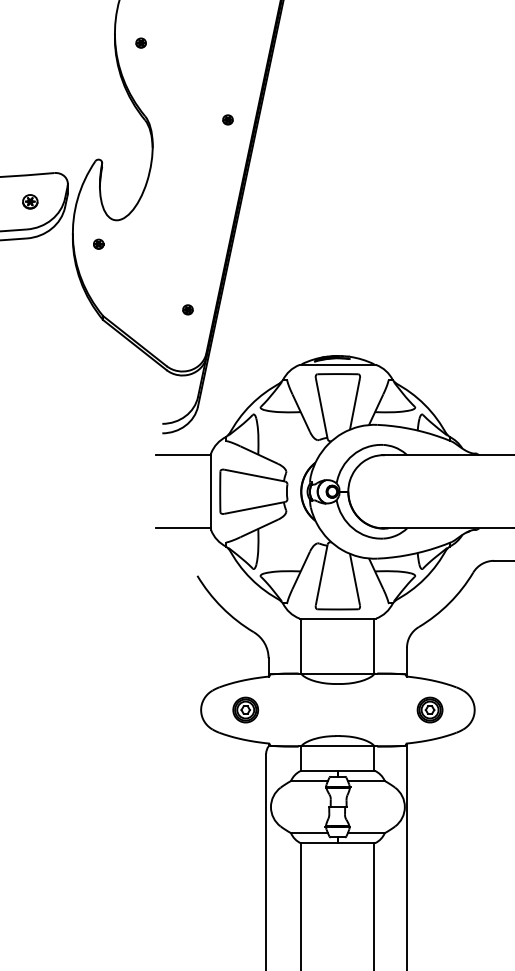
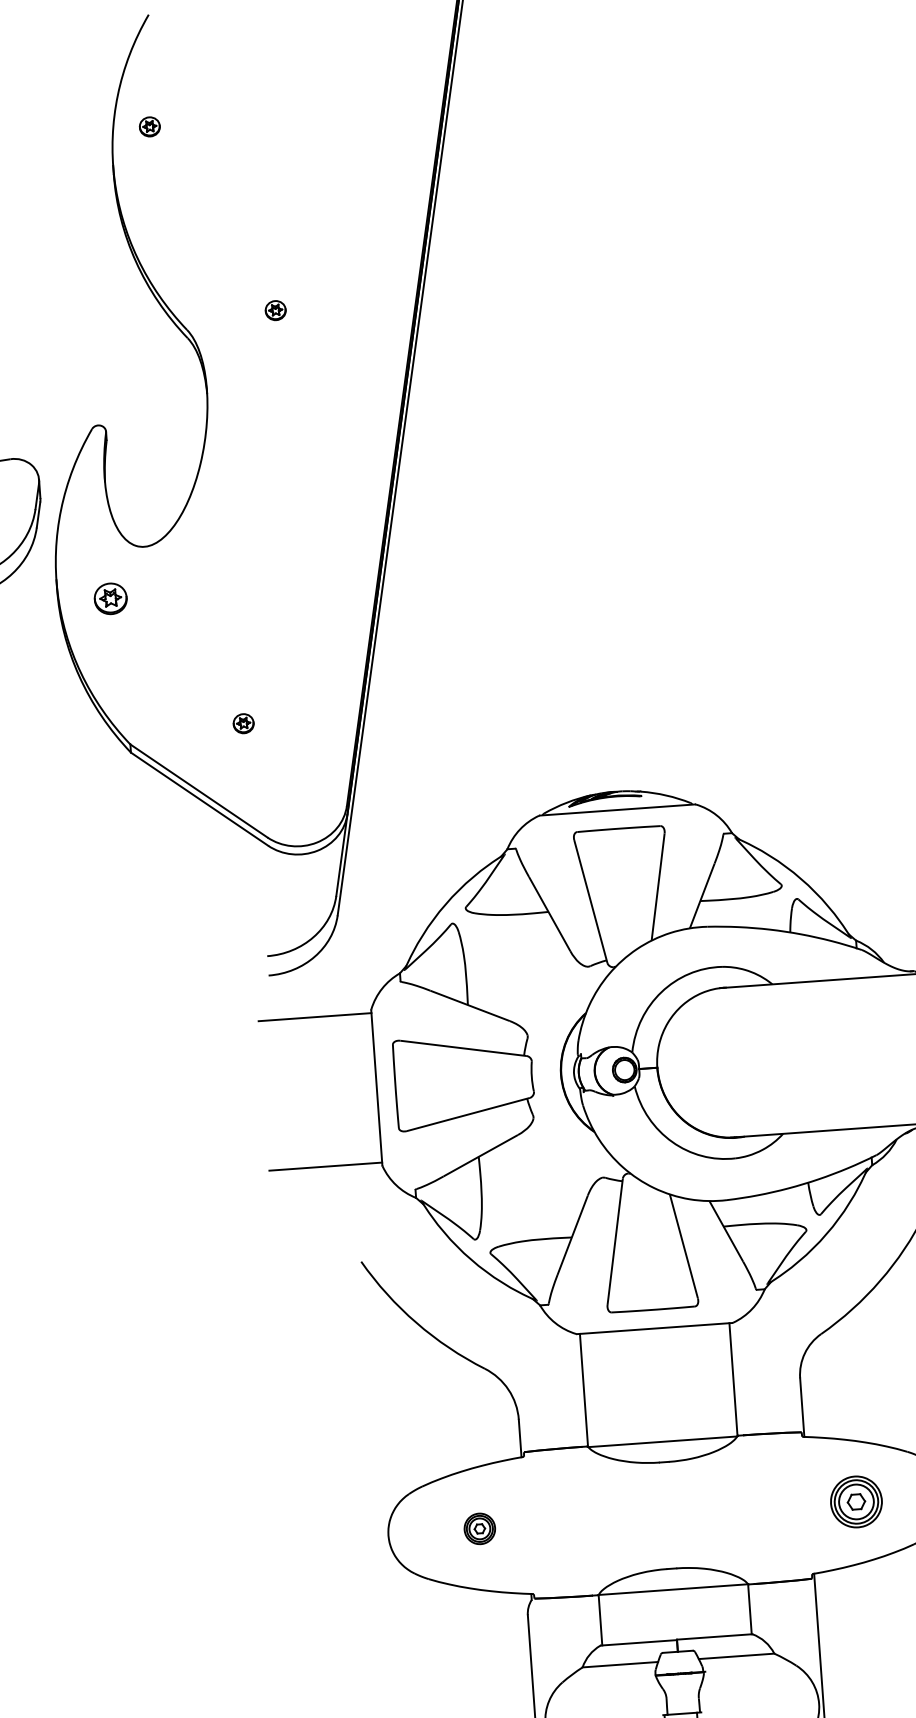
part: (140, 42) -> (148, 125), moved
part: (227, 119) -> (274, 309), moved
part: (98, 243) -> (110, 596), size x1.6
part: (187, 309) -> (242, 722), moved
part: (245, 709) -> (479, 1527), size x0.6

